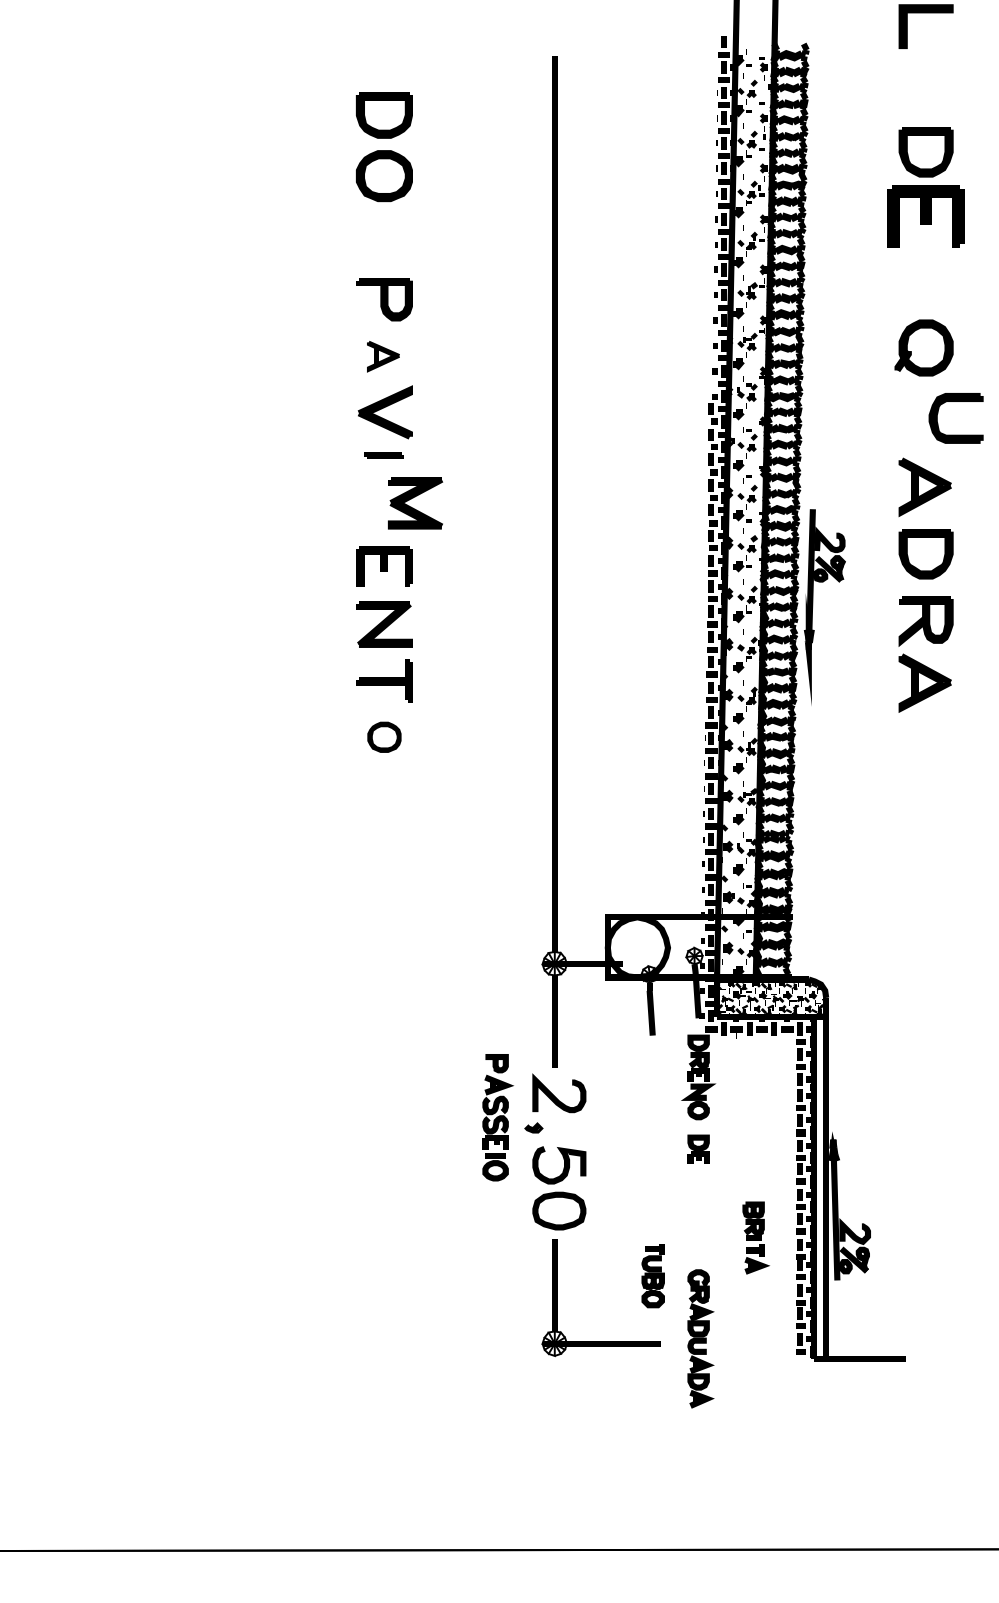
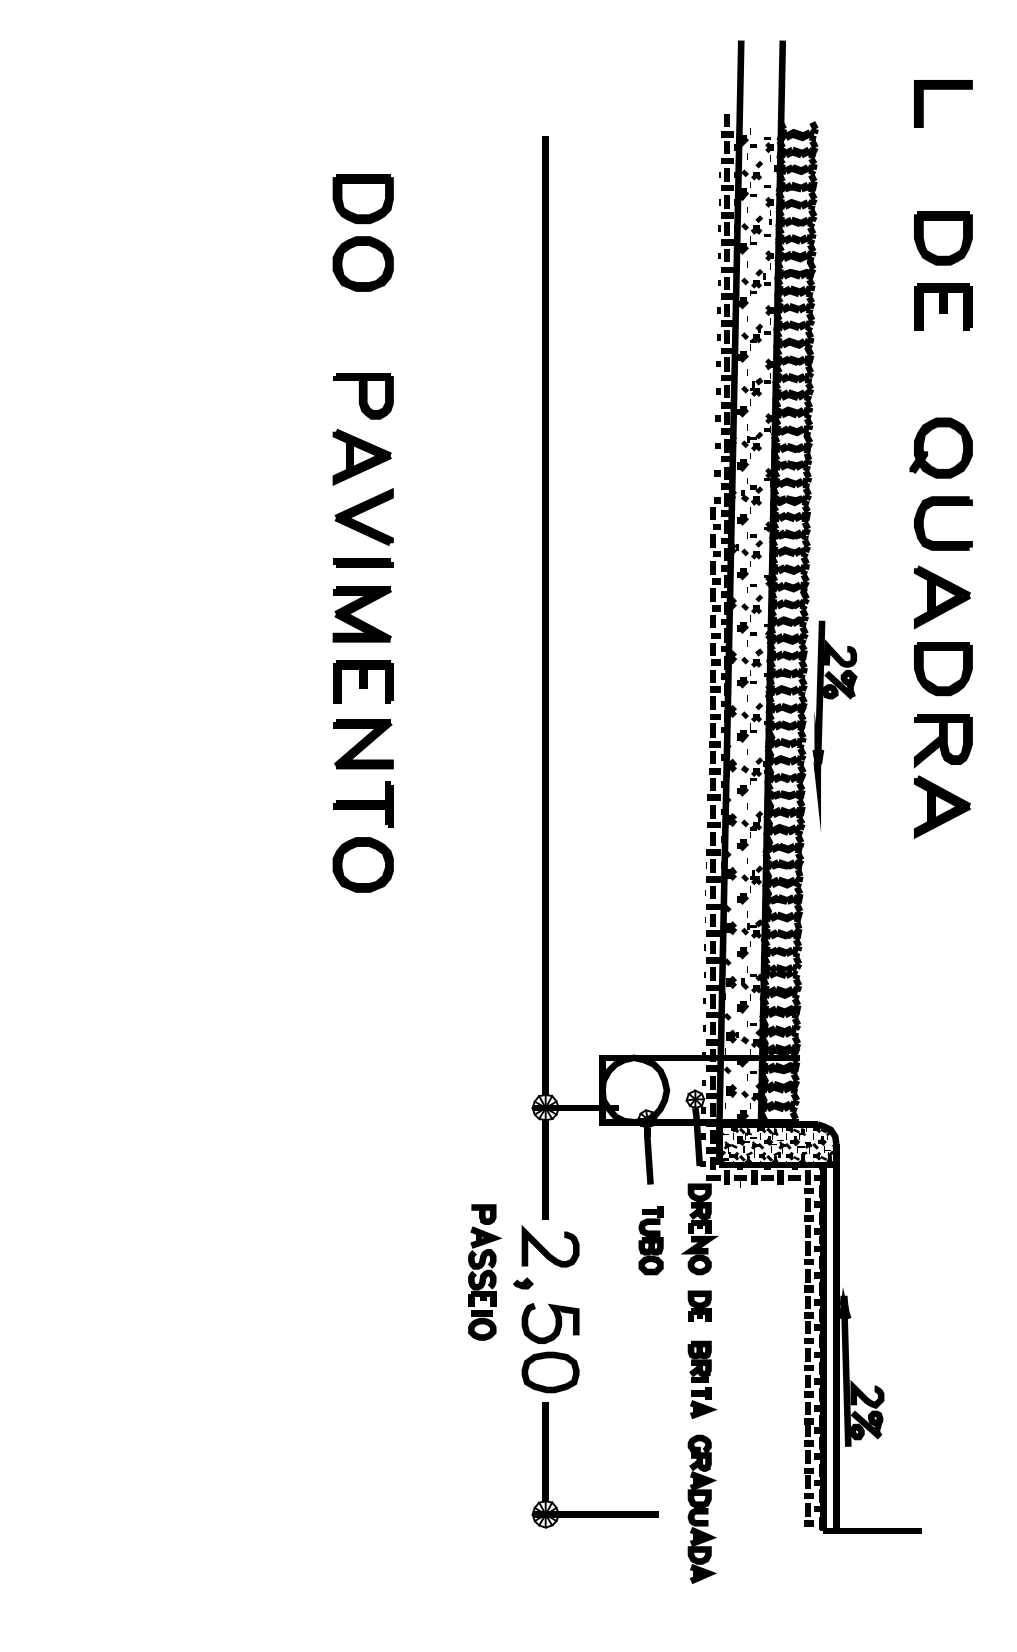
part: (926, 216) -> (943, 307), size x0.71
part: (383, 356) -> (362, 457), size x1.67
part: (955, 434) -> (942, 540), moved
part: (384, 455) -> (363, 563), size x1.43
part: (415, 503) -> (362, 614), moved
part: (384, 737) -> (363, 865), size x1.67
part: (755, 1237) -> (701, 1379), moved
part: (652, 1276) -> (650, 1241), moved

